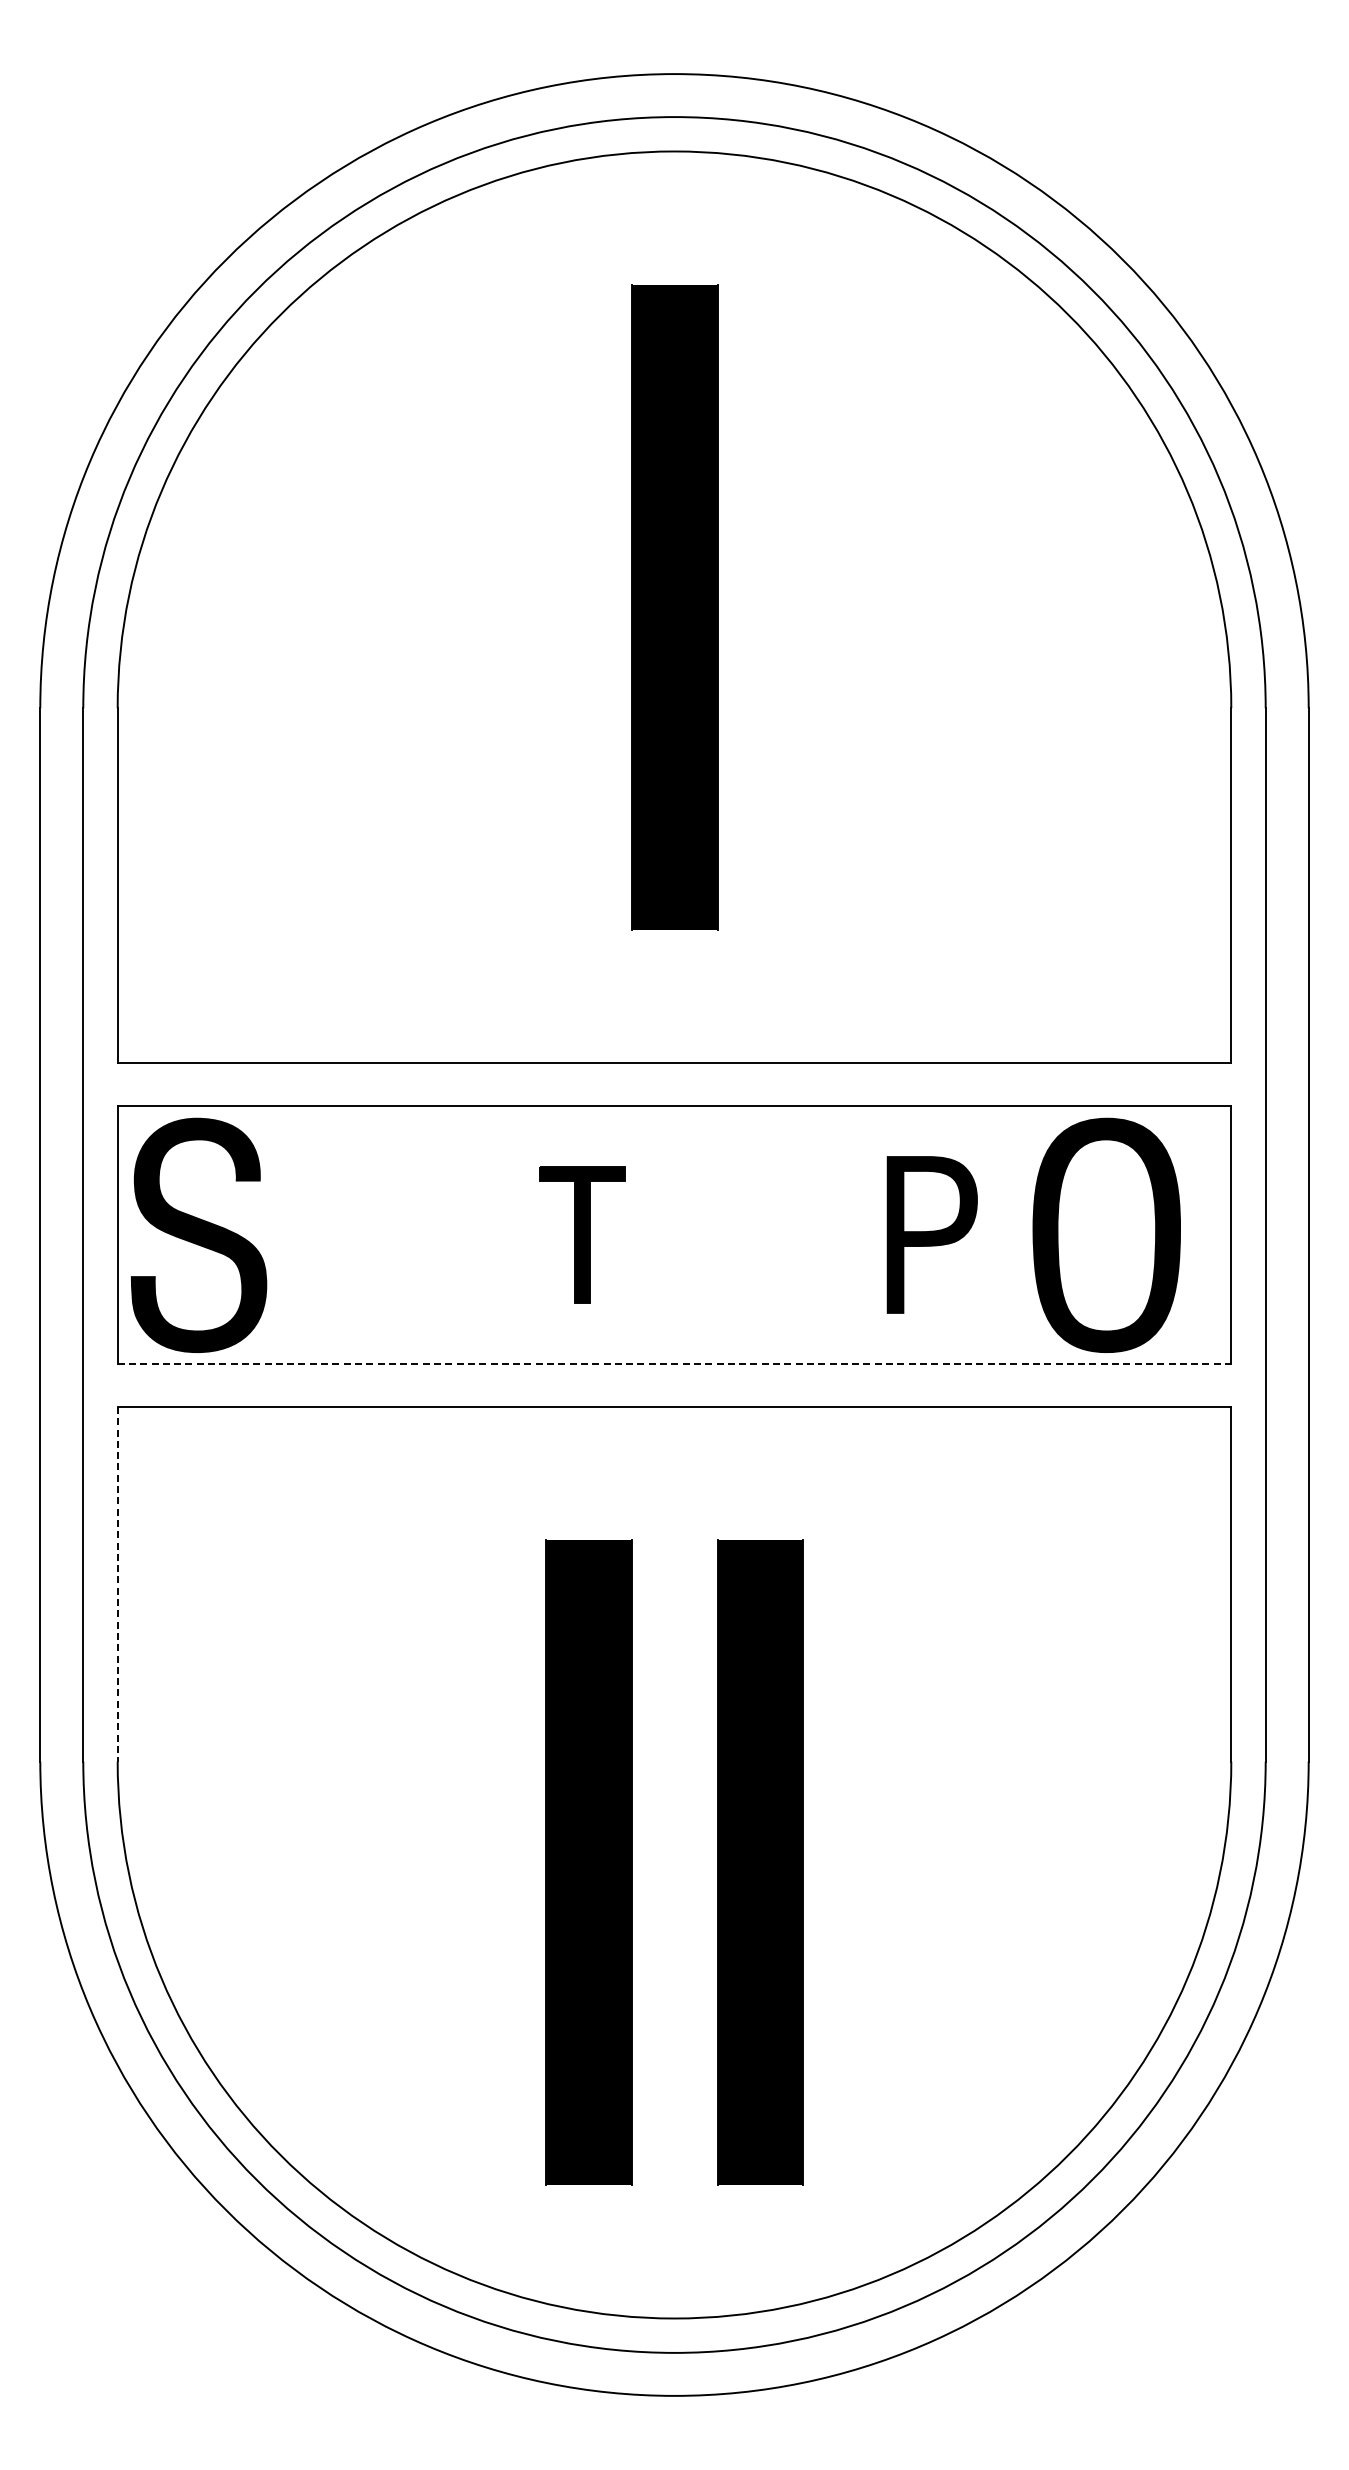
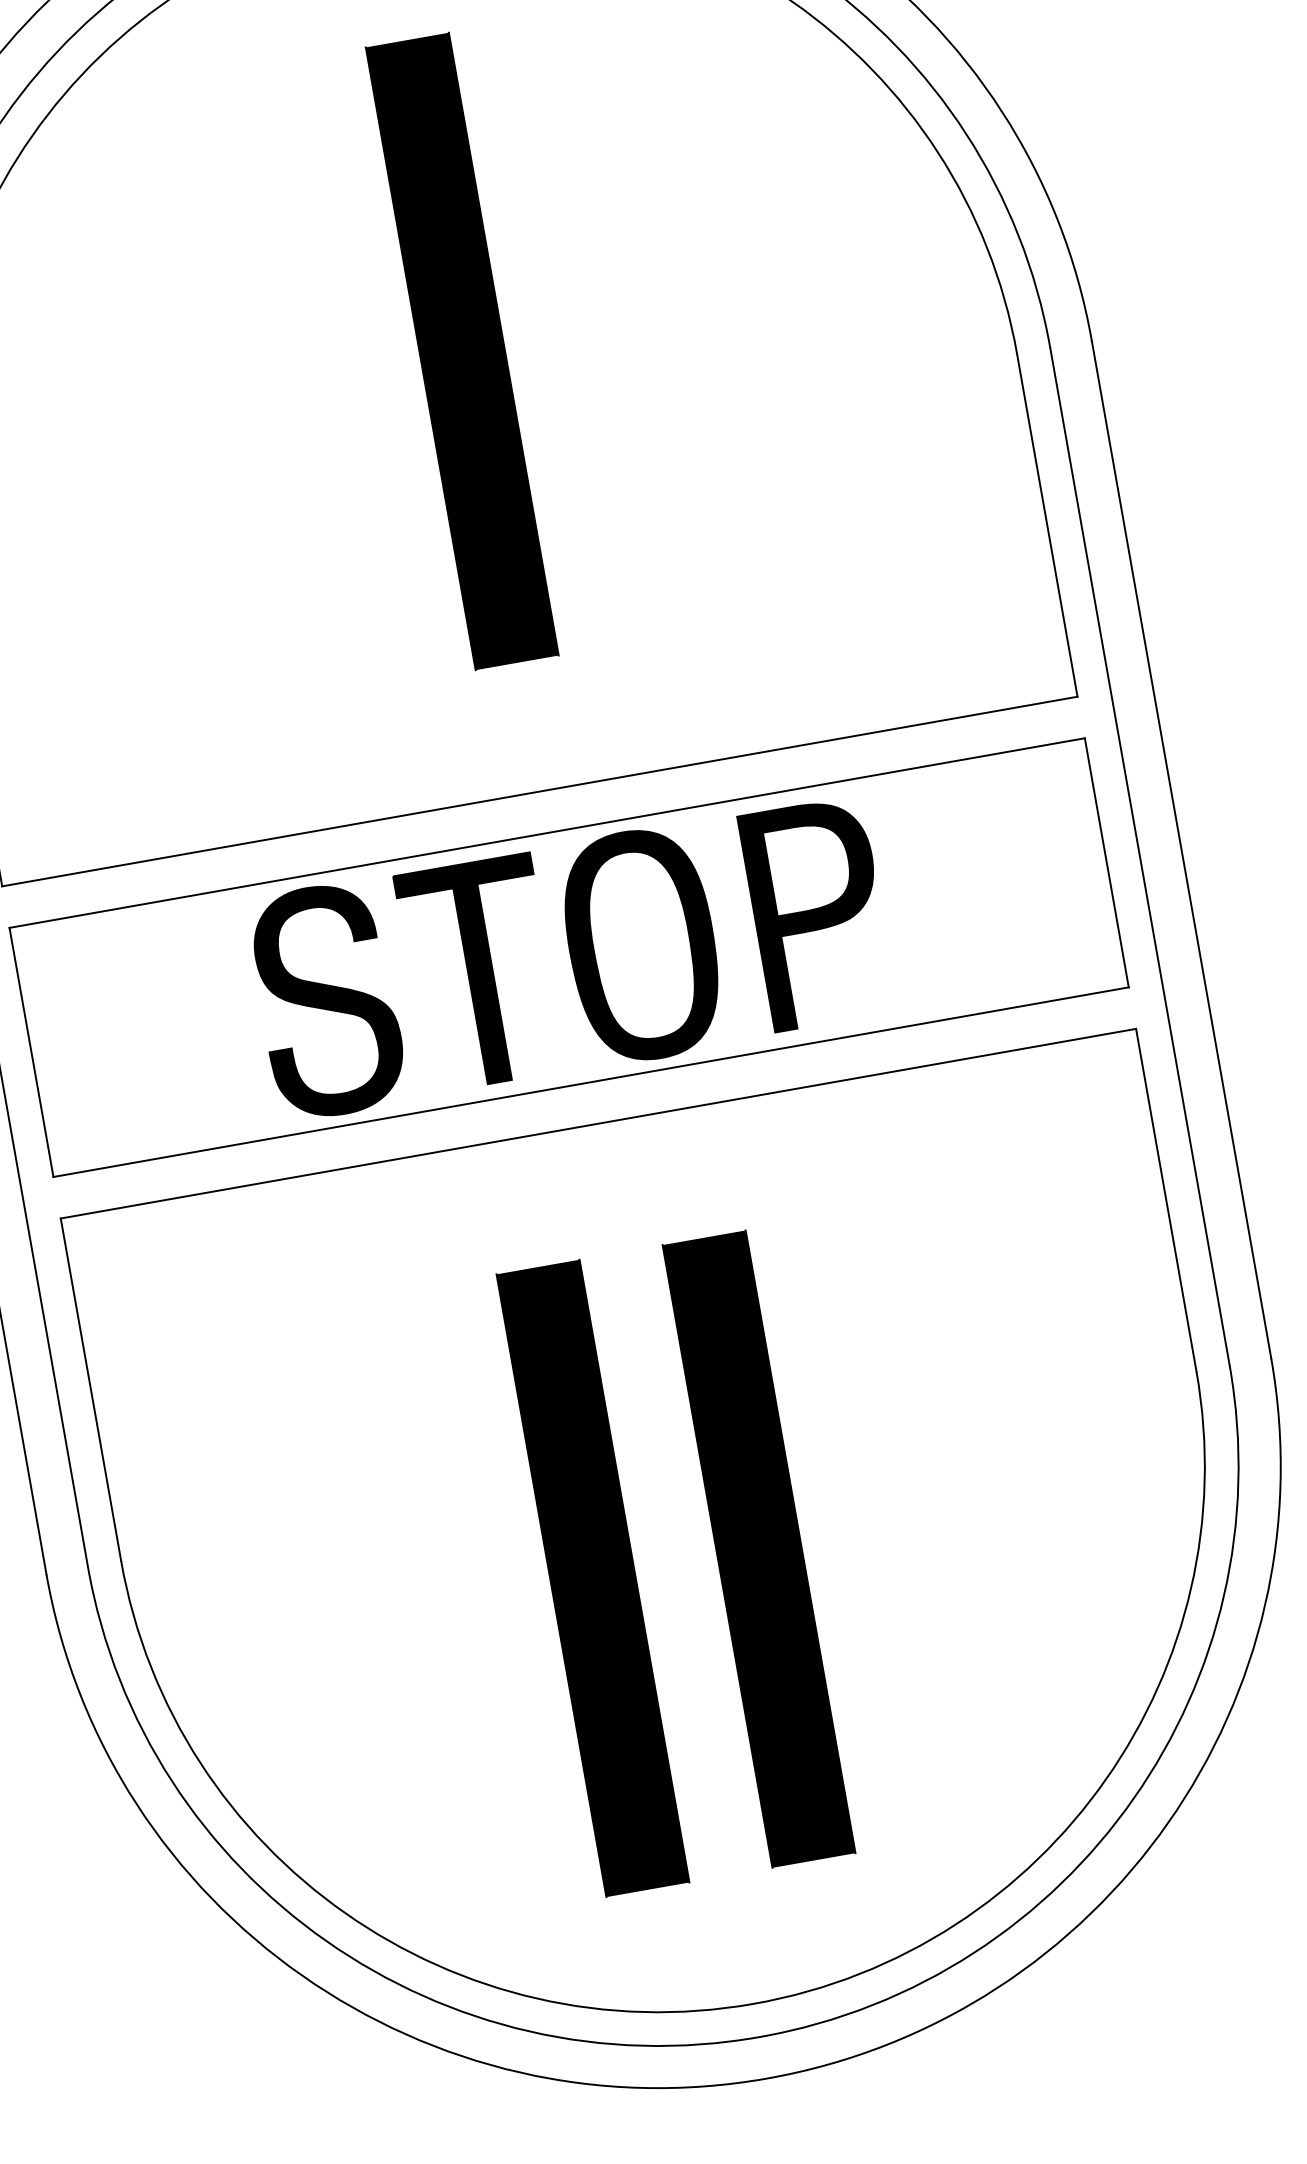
part: (198, 1234) -> (326, 999), moved
part: (582, 1234) -> (480, 972), size x1.67
part: (932, 1234) -> (818, 913), size x1.43
part: (1106, 1234) -> (641, 944), moved
line: (674, 1363) -> (591, 1081), dashed -> solid
line: (117, 1584) -> (90, 1389), dashed -> solid

